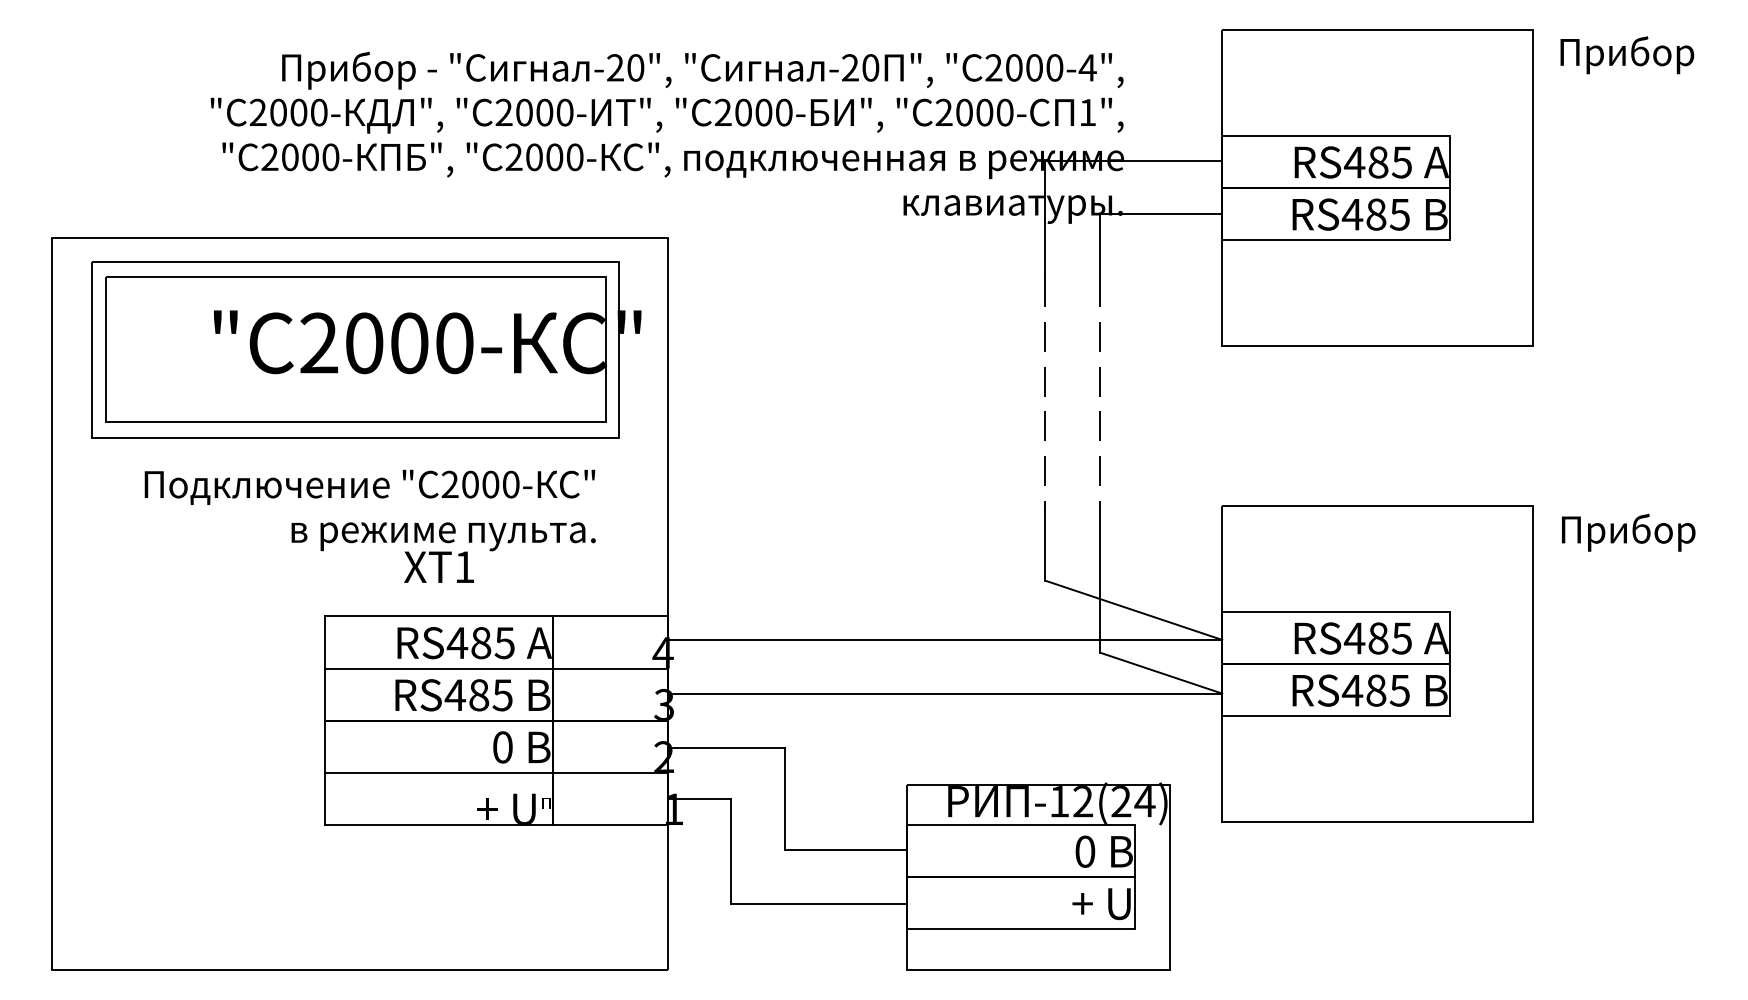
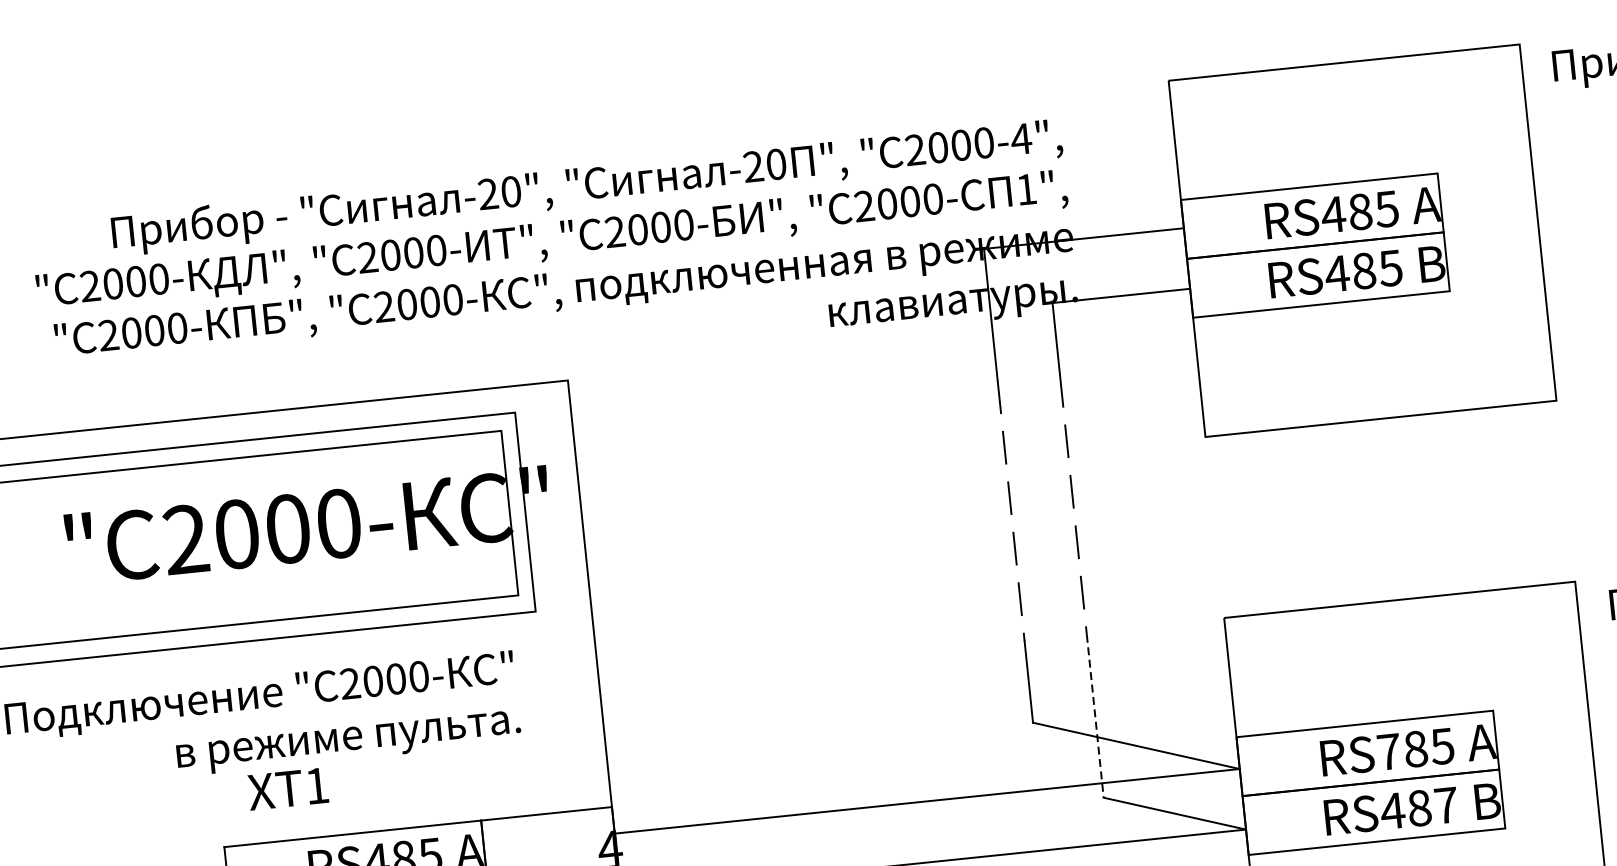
text: (438, 566) -> (287, 788), moved
line: (1100, 581) -> (1095, 717), solid -> dashed
text: (1354, 638) -> (1388, 751), RS485 -> RS785
text: (1399, 690) -> (1445, 805), RS485 -> RS487

